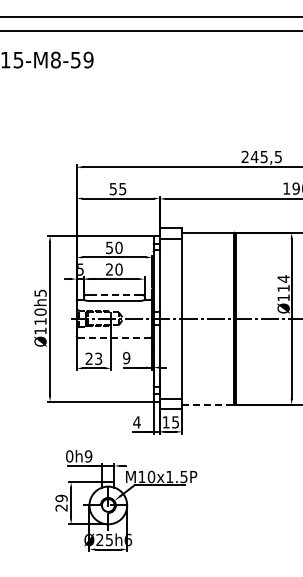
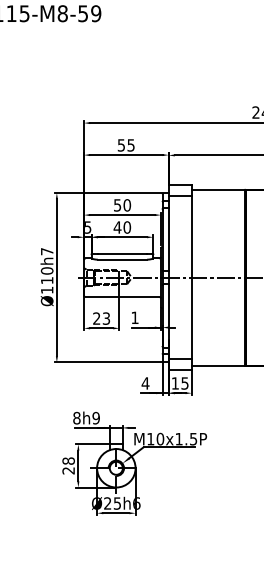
text: (109, 269) -> (117, 227), 20 -> 40
text: (40, 292) -> (47, 250), Ø110h5 -> Ø110h7
line: (114, 295) -> (122, 253), dashed -> solid
line: (114, 337) -> (122, 296), dashed -> solid
text: (126, 357) -> (134, 317), 9 -> 1
line: (208, 404) -> (218, 365), dashed -> solid
text: (69, 456) -> (76, 418), 0h9 -> 8h9
text: (61, 498) -> (68, 461), 29 -> 28

